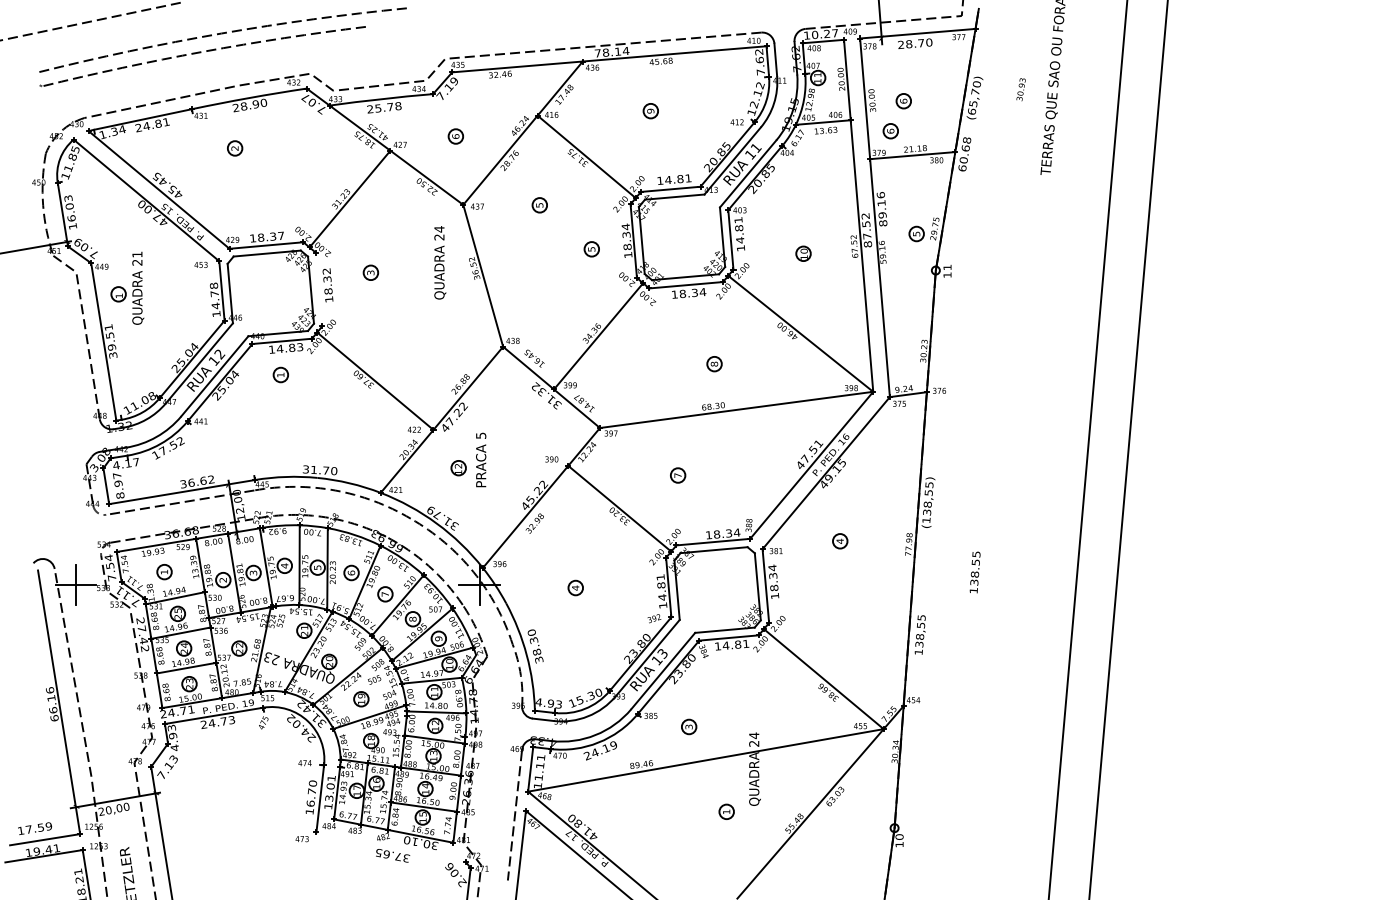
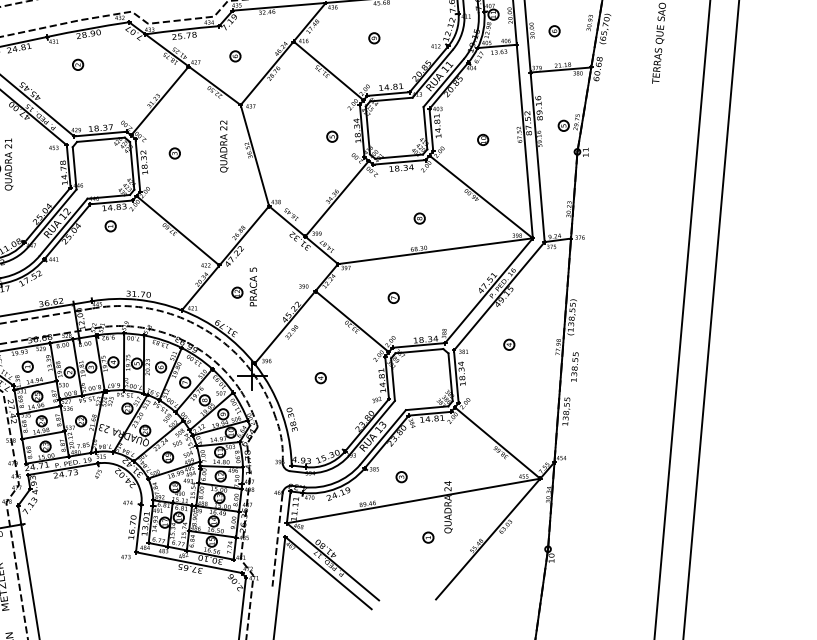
text: (1020, 89) -> (589, 22), moved
part: (890, 131) -> (545, 52), removed
part: (539, 205) -> (295, 105), removed
text: (439, 229) -> (223, 122), 24 -> 22
line: (318, 289) -> (137, 165), added
text: (974, 572) -> (574, 367), moved
line: (390, 846) -> (188, 562), added

